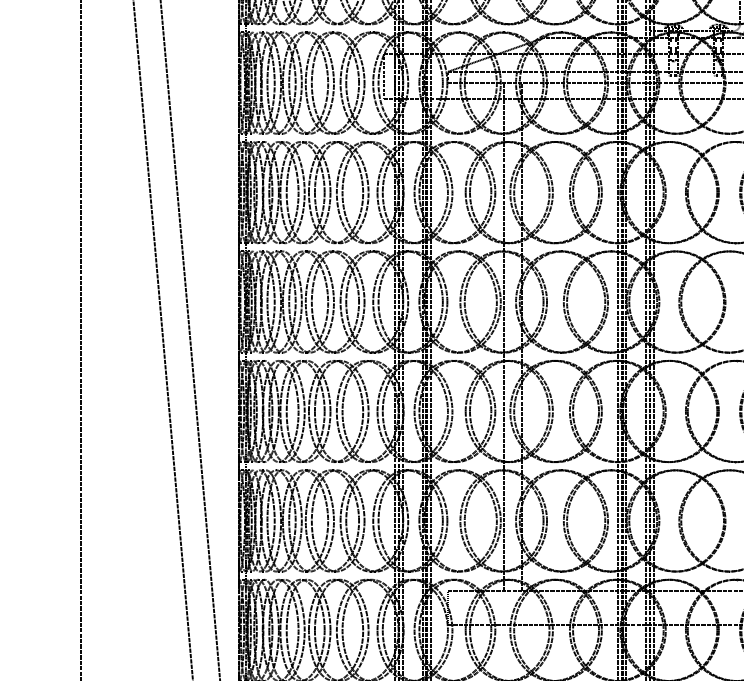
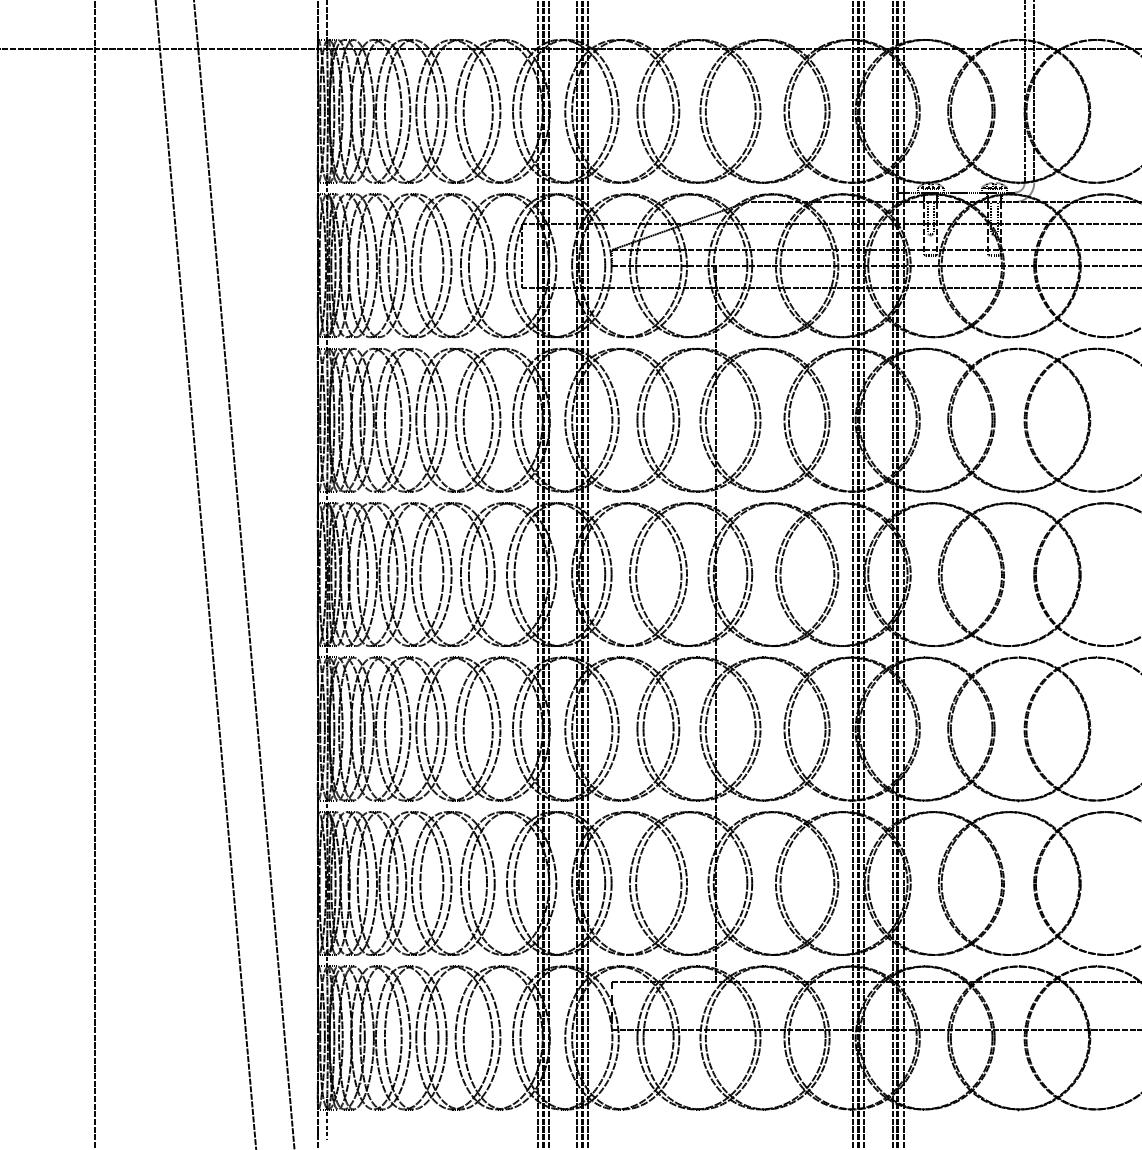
line: (503, 336) -> (691, 623), removed

